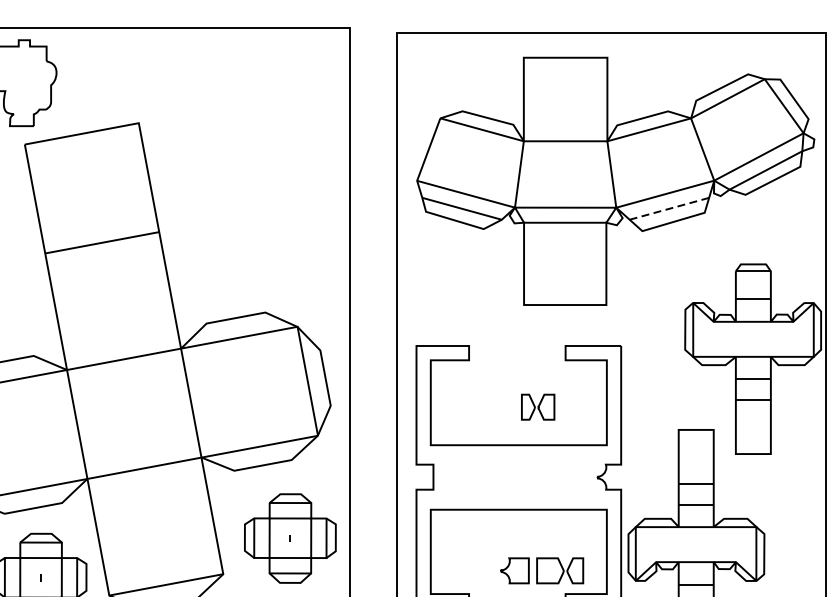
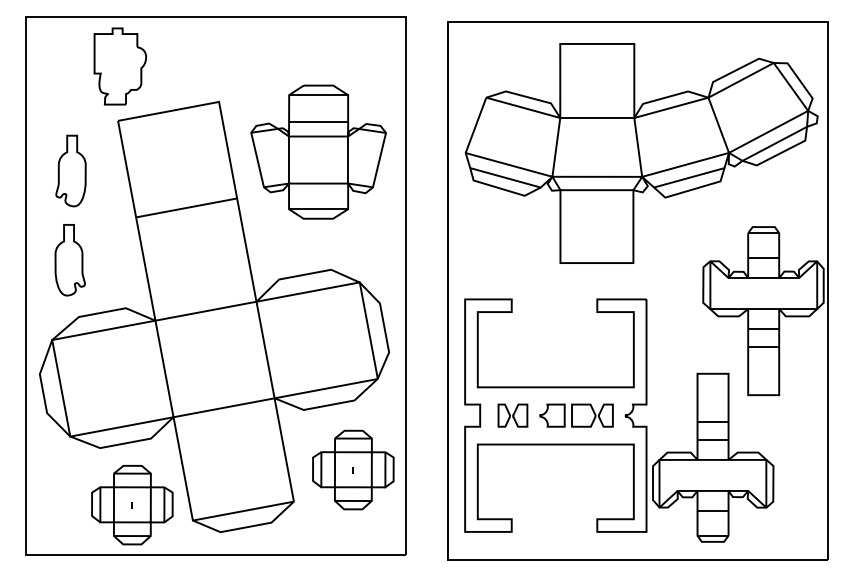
part: (251, 179) -> (318, 151), added
line: (669, 208) -> (689, 177), dashed -> solid
part: (537, 407) -> (512, 415), moved
part: (542, 570) -> (576, 415), moved

